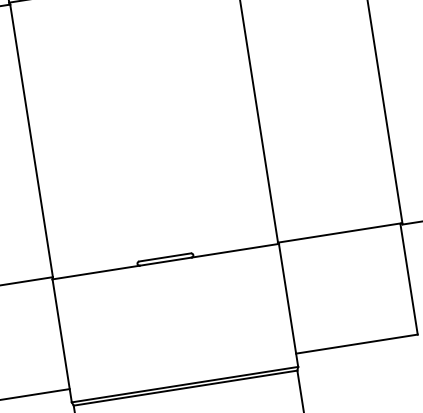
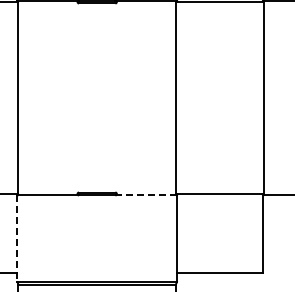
line: (235, 250) -> (146, 195), solid -> dashed
line: (62, 341) -> (17, 239), solid -> dashed

